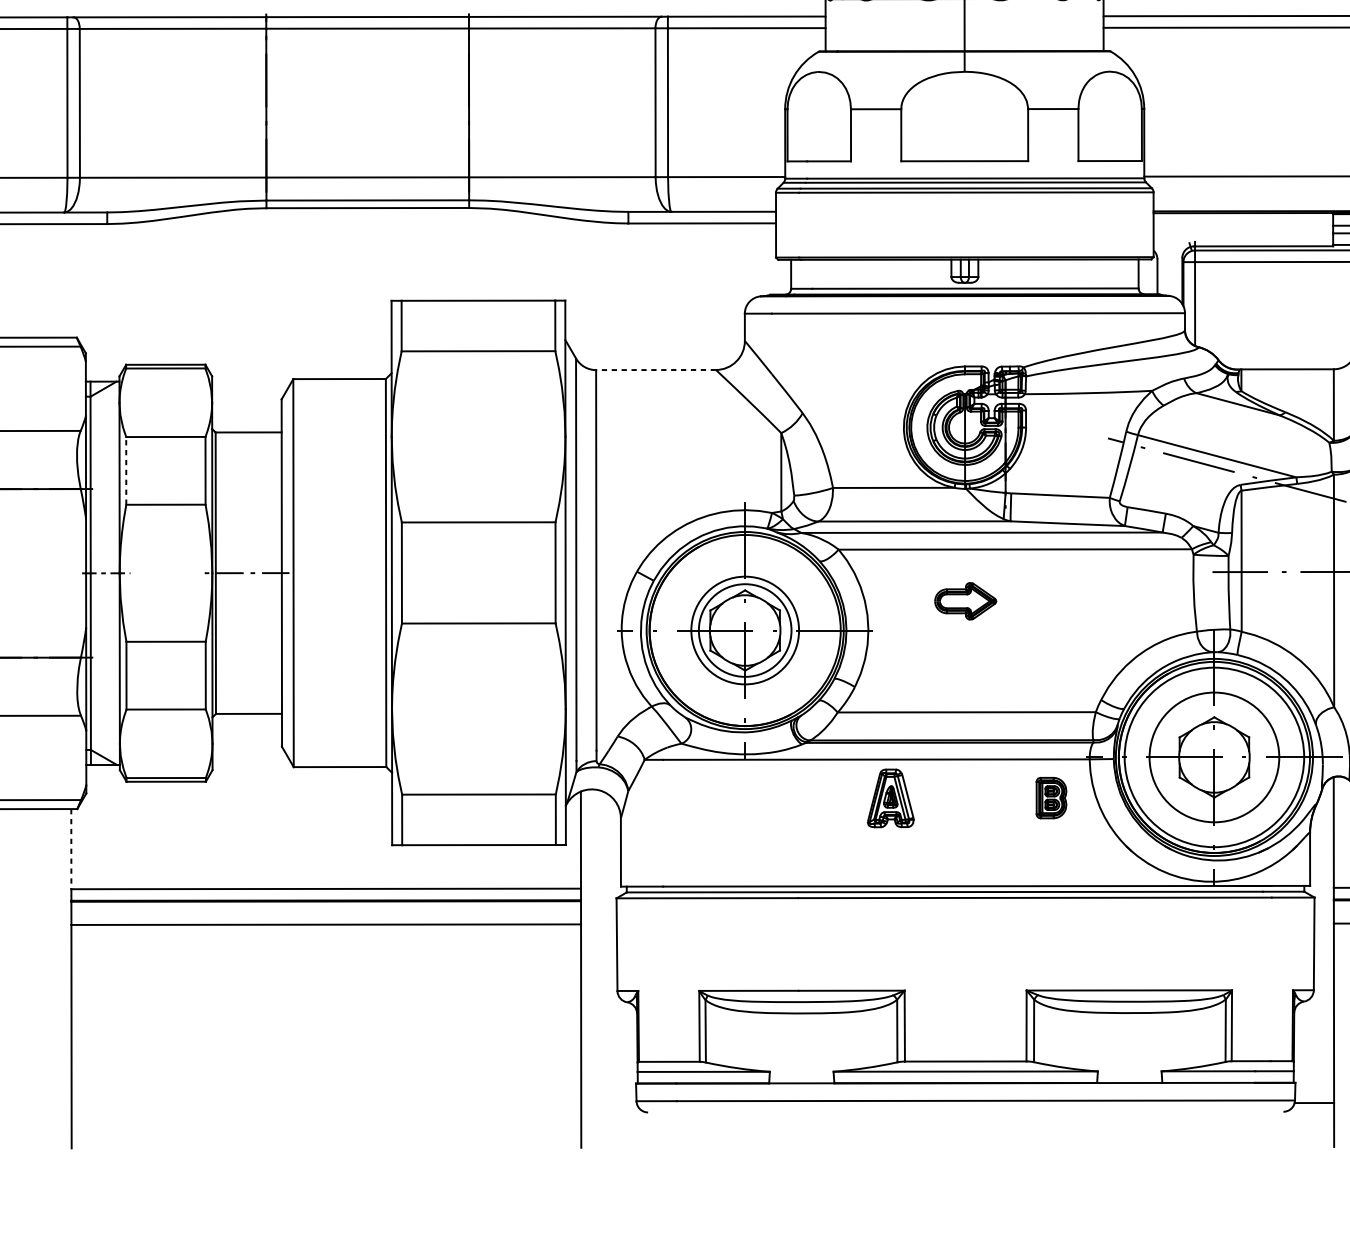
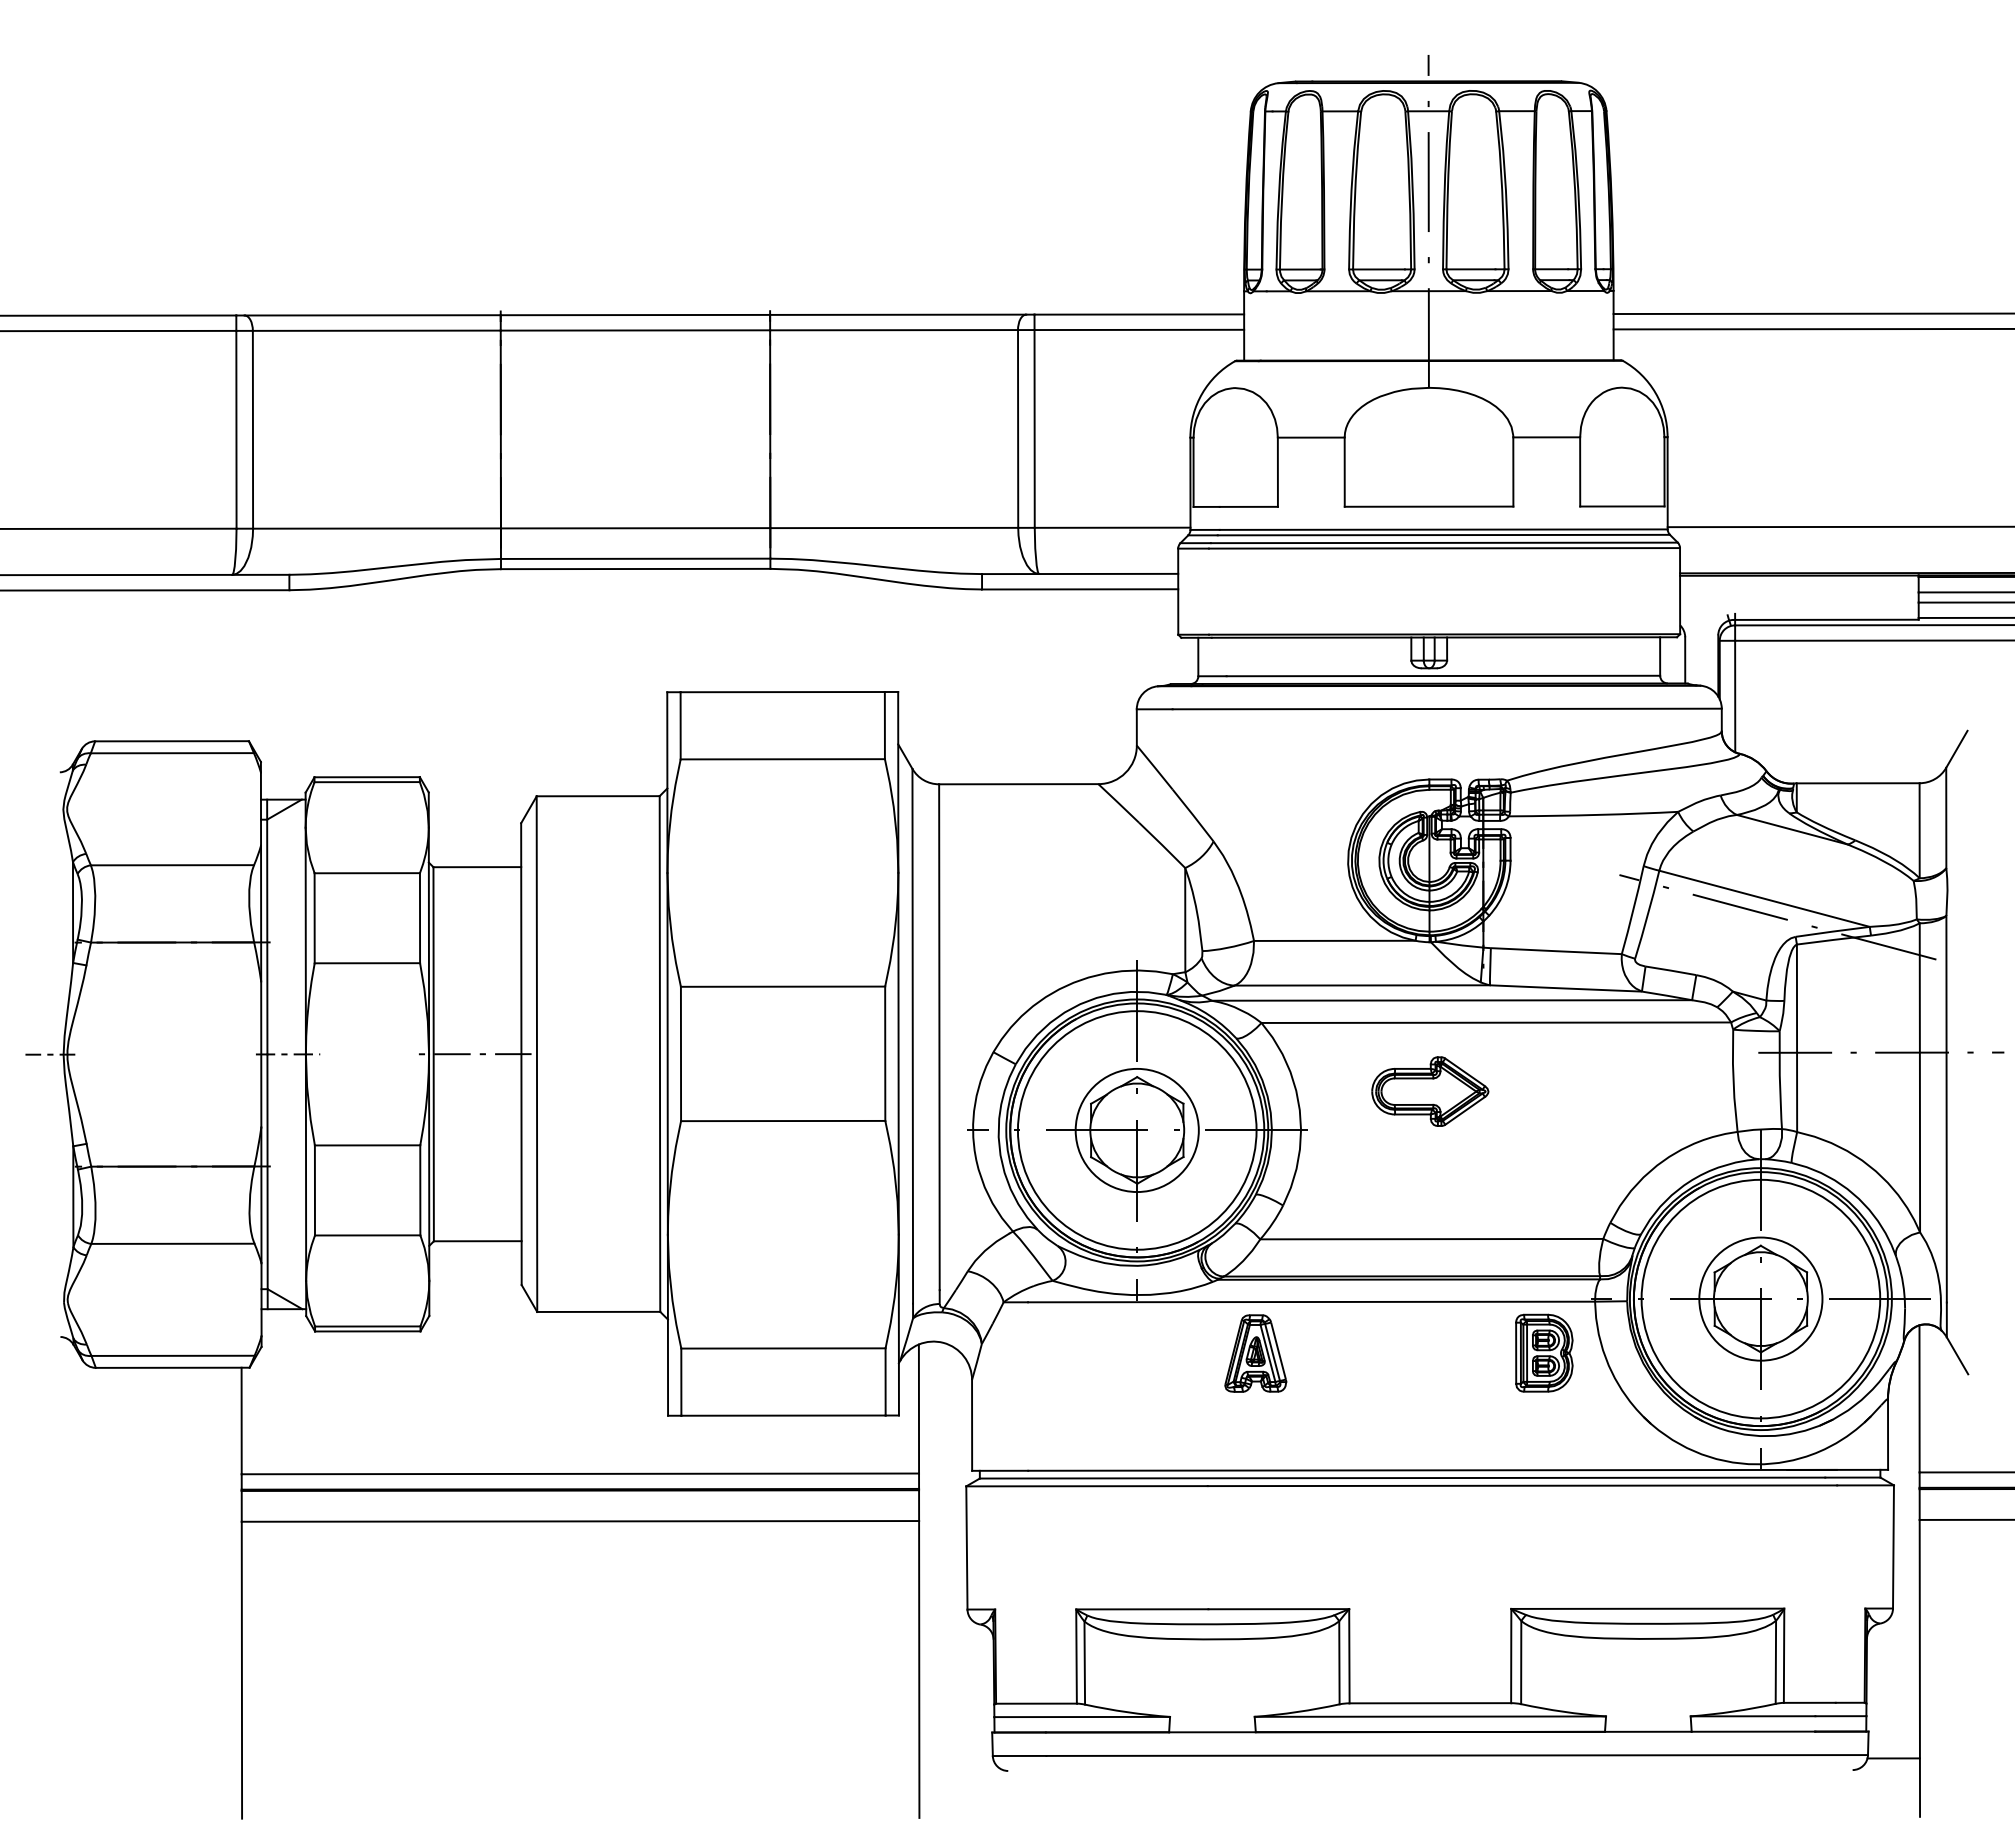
line: (655, 370) -> (1018, 784), dashed -> solid
line: (126, 470) -> (314, 917), dashed -> solid
part: (965, 601) -> (1430, 1091), size x1.43
circle: (744, 630) -> (1136, 1130), size x1.67
circle: (1214, 756) -> (1760, 1298), size x0.71
part: (1051, 797) -> (1544, 1352), size x1.43
part: (890, 798) -> (1255, 1353), moved
line: (71, 849) -> (241, 1421), dashed -> solid

